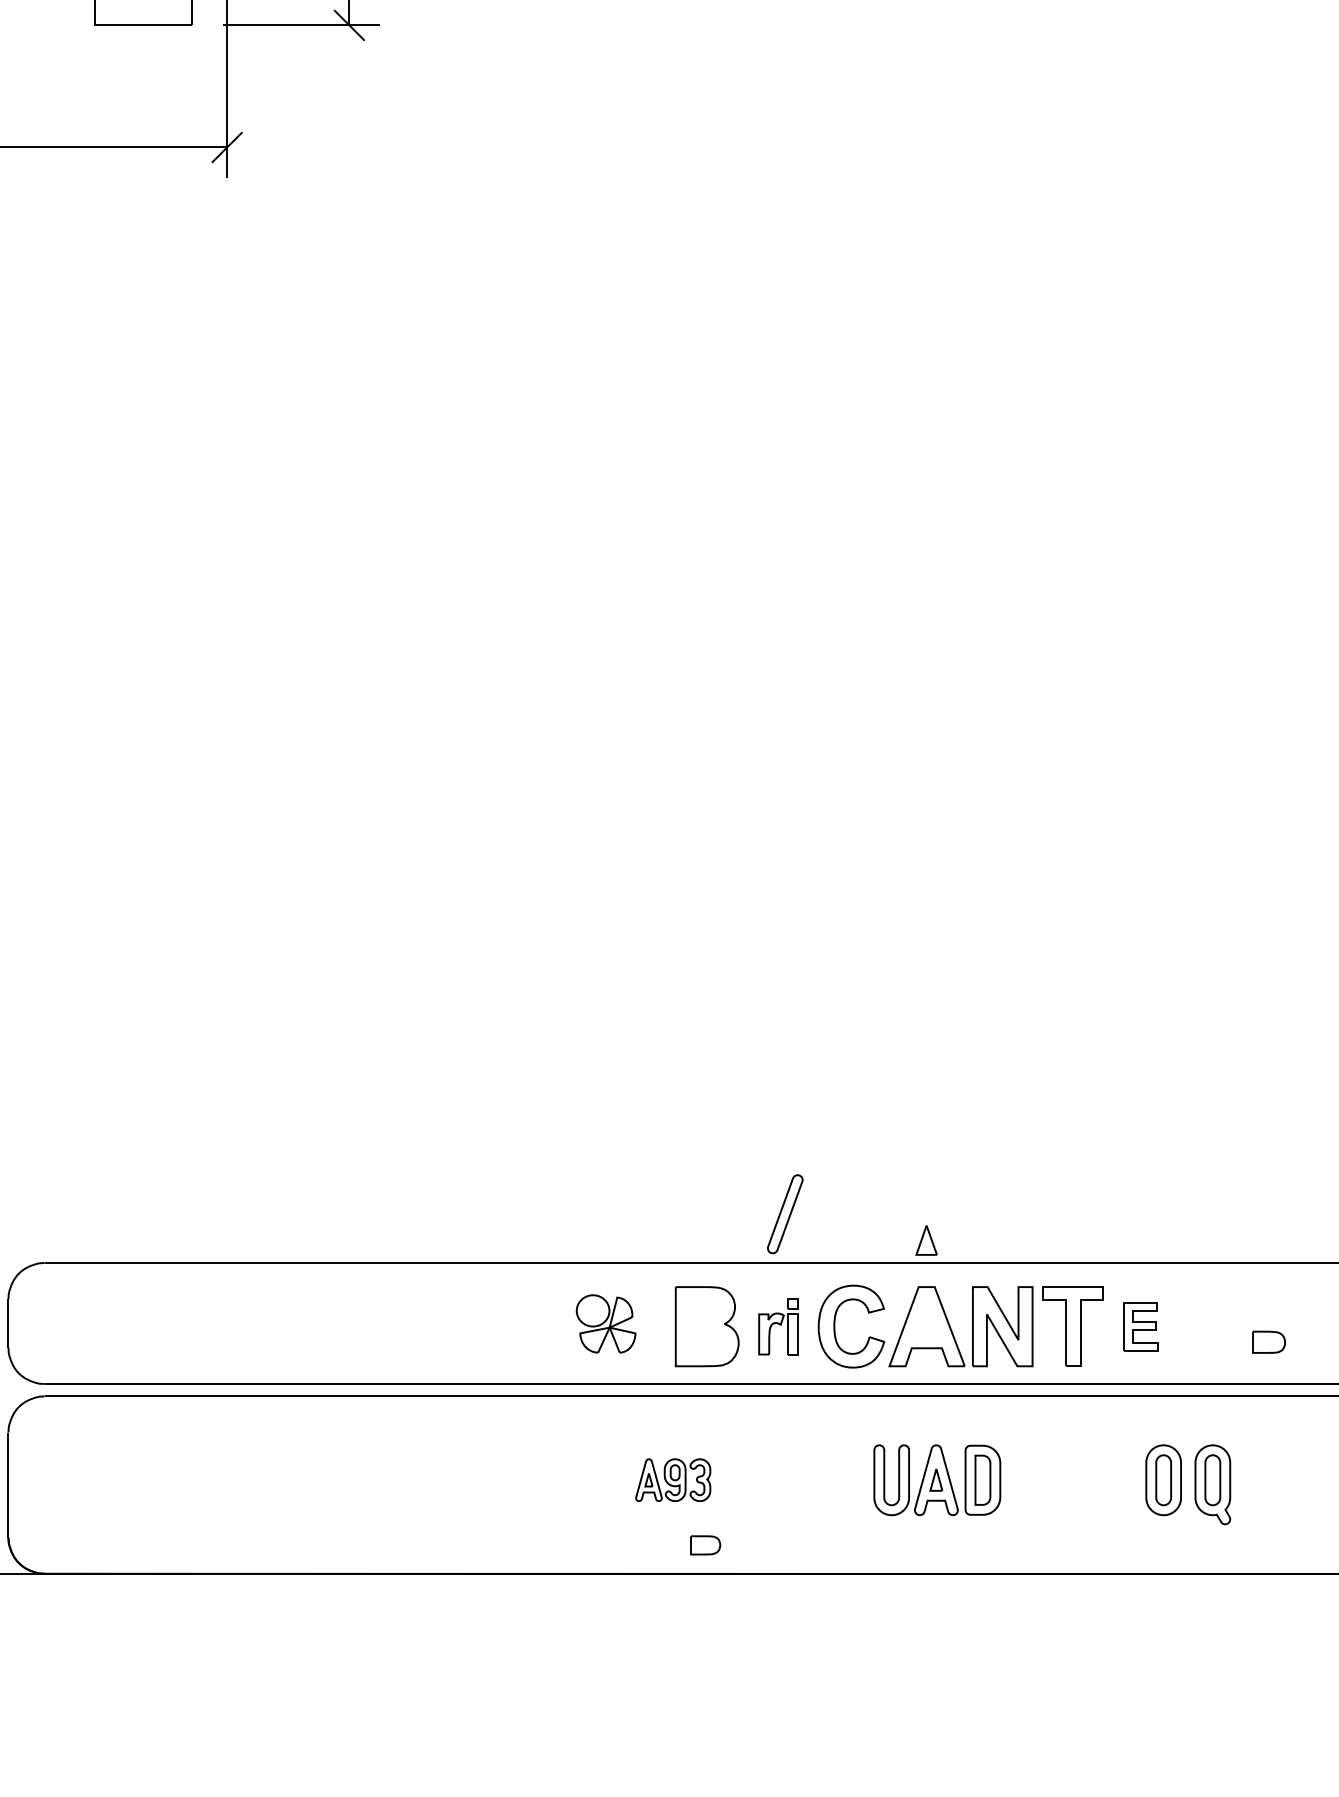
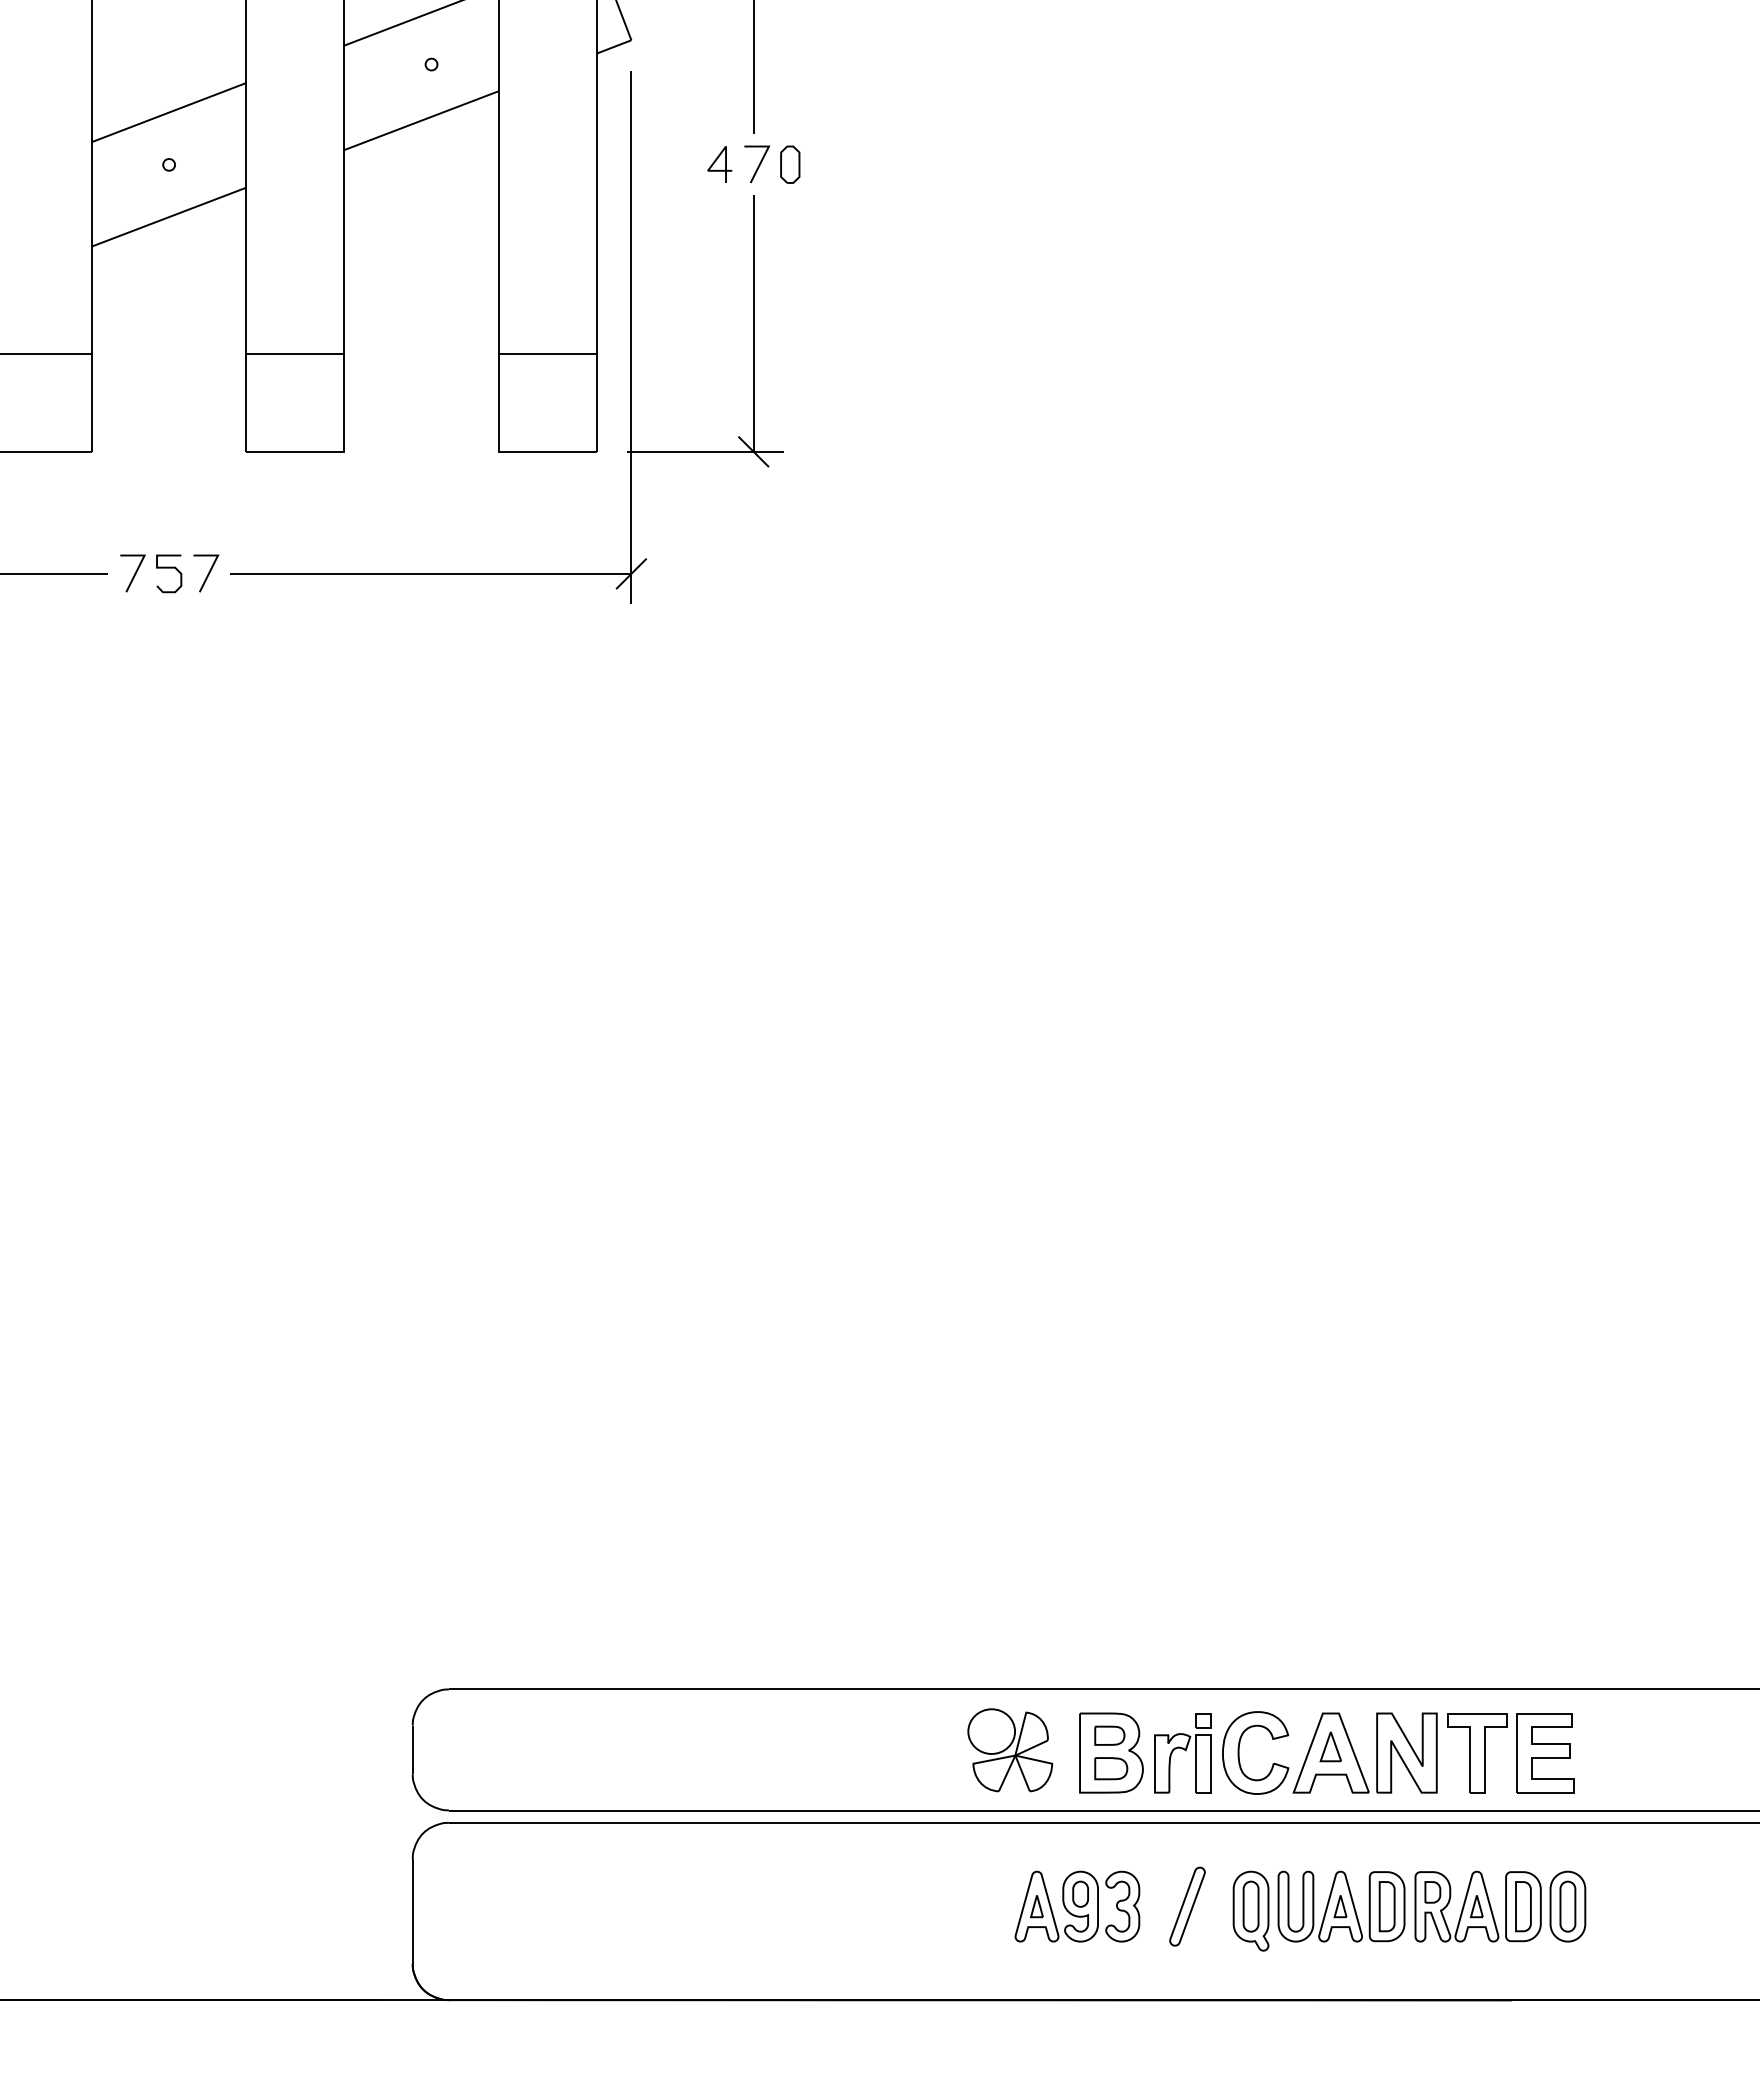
part: (785, 1214) -> (1187, 1906), moved
part: (926, 1240) -> (1330, 1746), moved
part: (606, 1324) -> (1010, 1750), size x1.43
part: (778, 1327) -> (1182, 1753), size x1.43
part: (1141, 1327) -> (1545, 1753), size x1.67
part: (1269, 1342) -> (1111, 1768), moved
part: (673, 1480) -> (1077, 1906), size x1.67
part: (1073, 1480) -> (1477, 1906), added
part: (1212, 1484) -> (1250, 1910), moved
part: (705, 1545) -> (1109, 1735), moved

